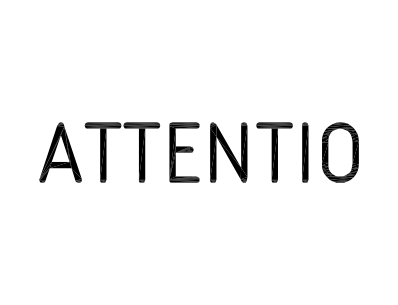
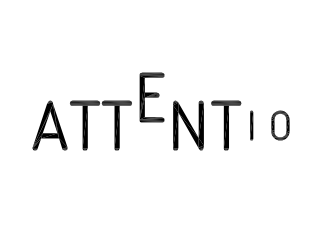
part: (183, 152) -> (151, 97), moved
part: (305, 152) -> (251, 125), size x0.6
part: (340, 152) -> (280, 125), size x0.6

